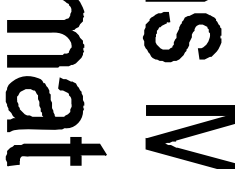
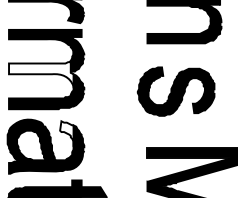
fill: (40, 30) -> (41, 73), removed
part: (181, 36) -> (175, 91), moved
fill: (65, 90) -> (66, 133), removed

